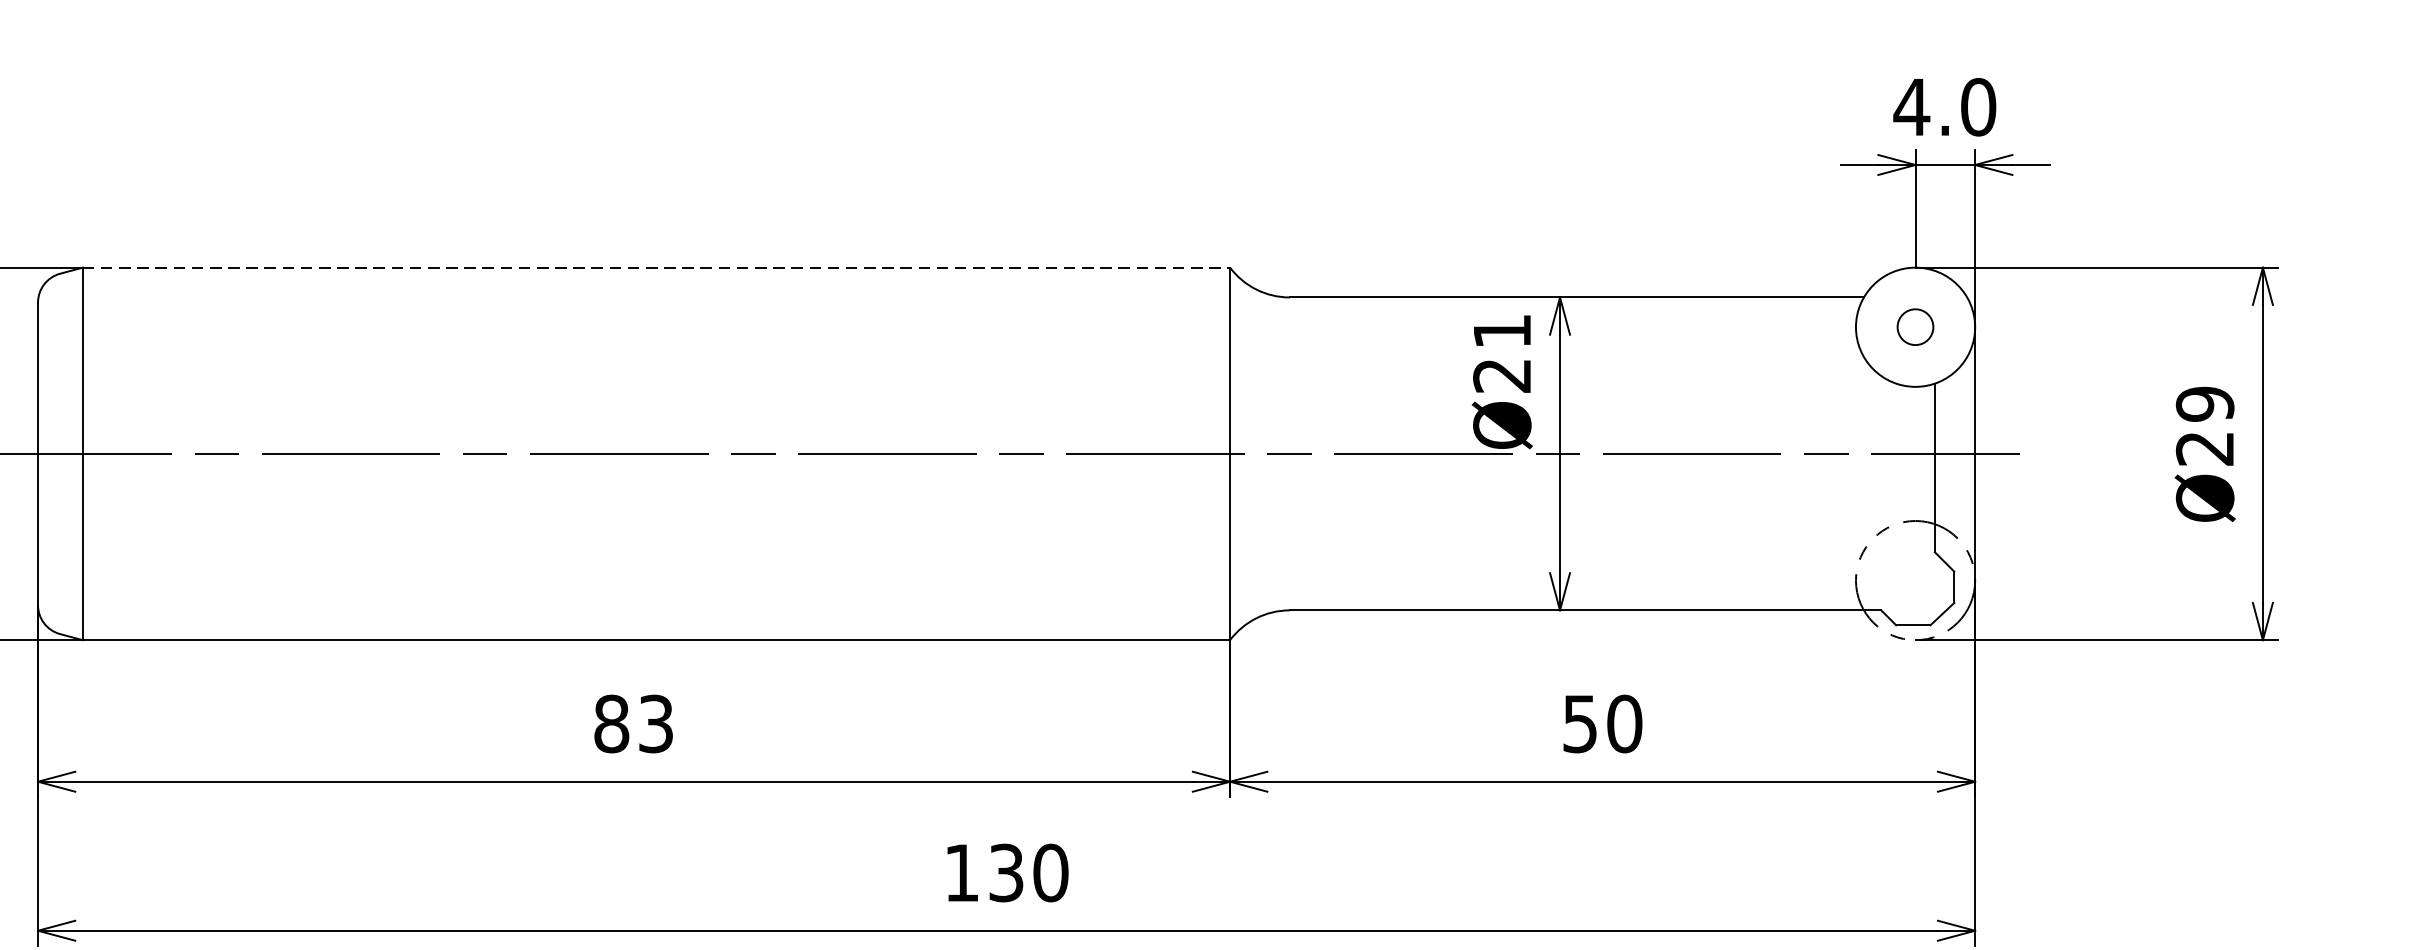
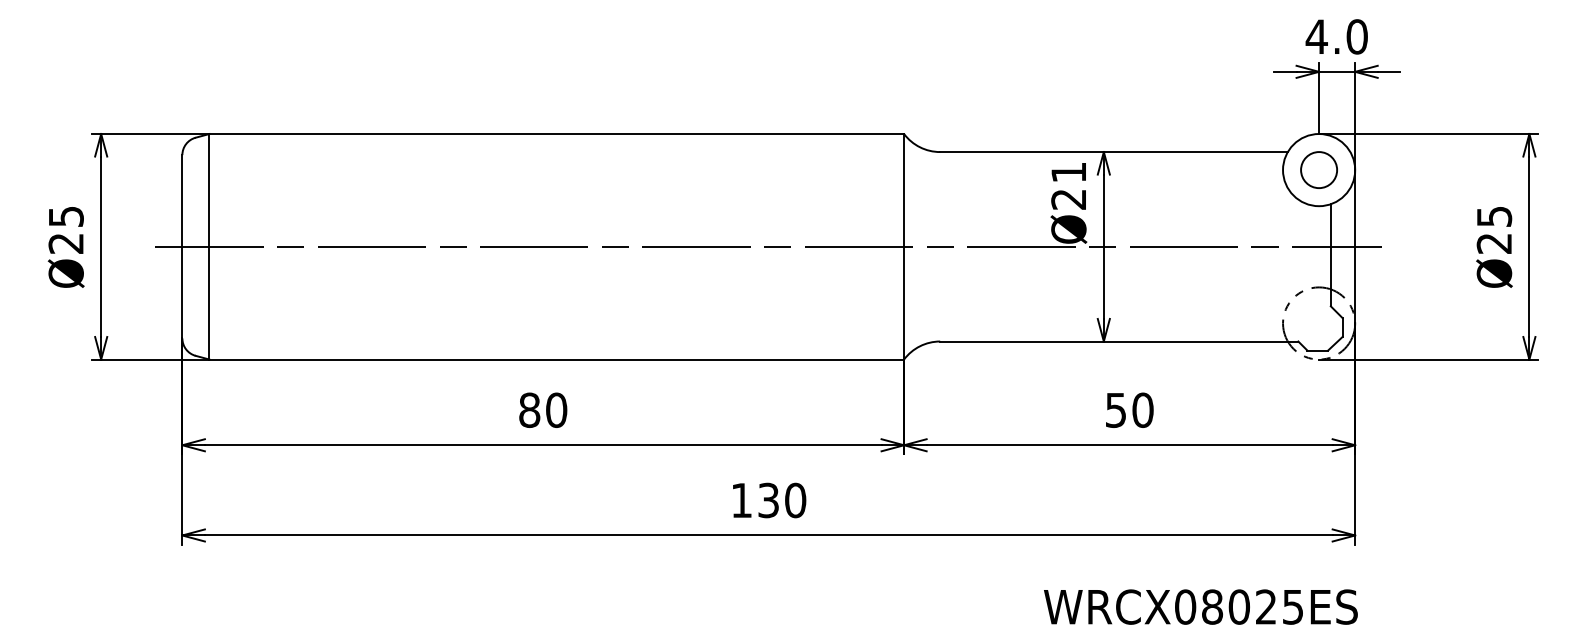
line: (657, 268) -> (557, 134), dashed -> solid
circle: (1914, 326) -> (1318, 169), size x1.67
text: (2203, 403) -> (1493, 216), Ø29 -> Ø25
text: (655, 724) -> (556, 410), 83 -> 80

